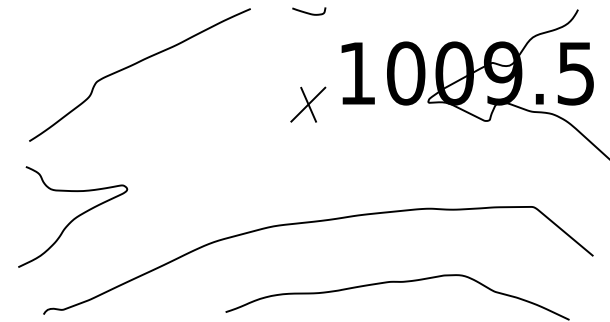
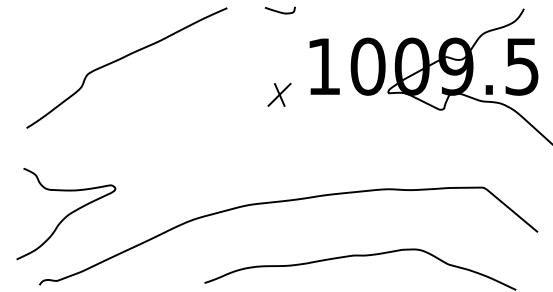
part: (308, 104) -> (279, 94), size x0.71
curve: (74, 217) -> (67, 214), moved

